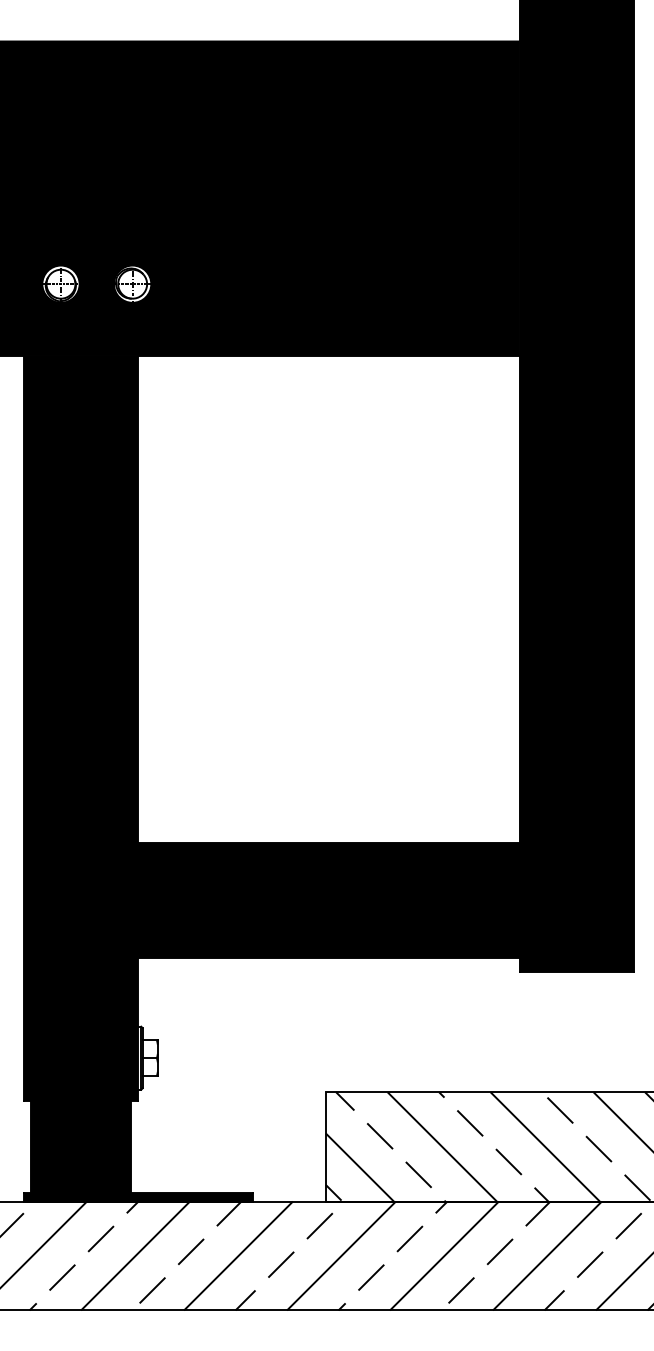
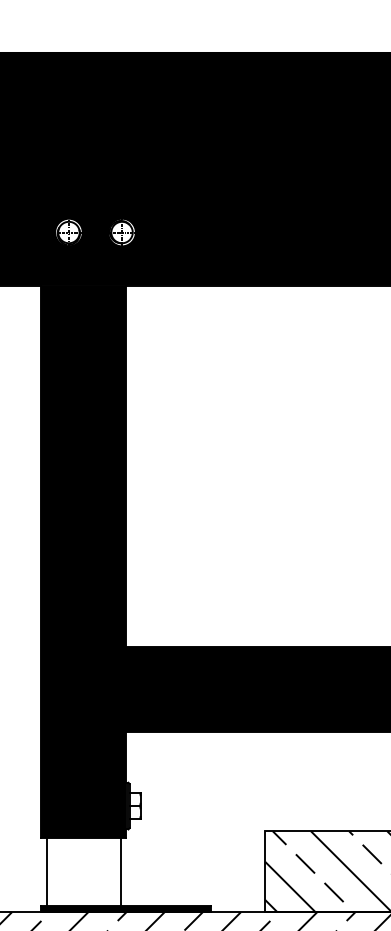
fill: (80, 1146) -> (83, 871), removed

